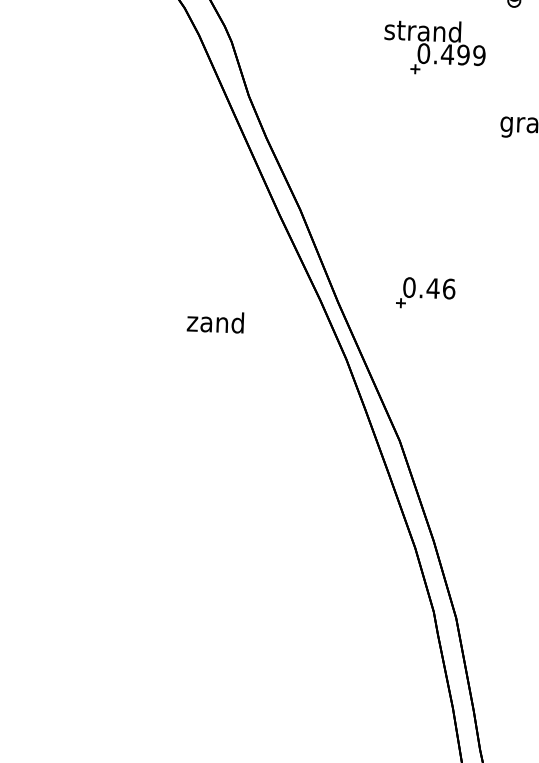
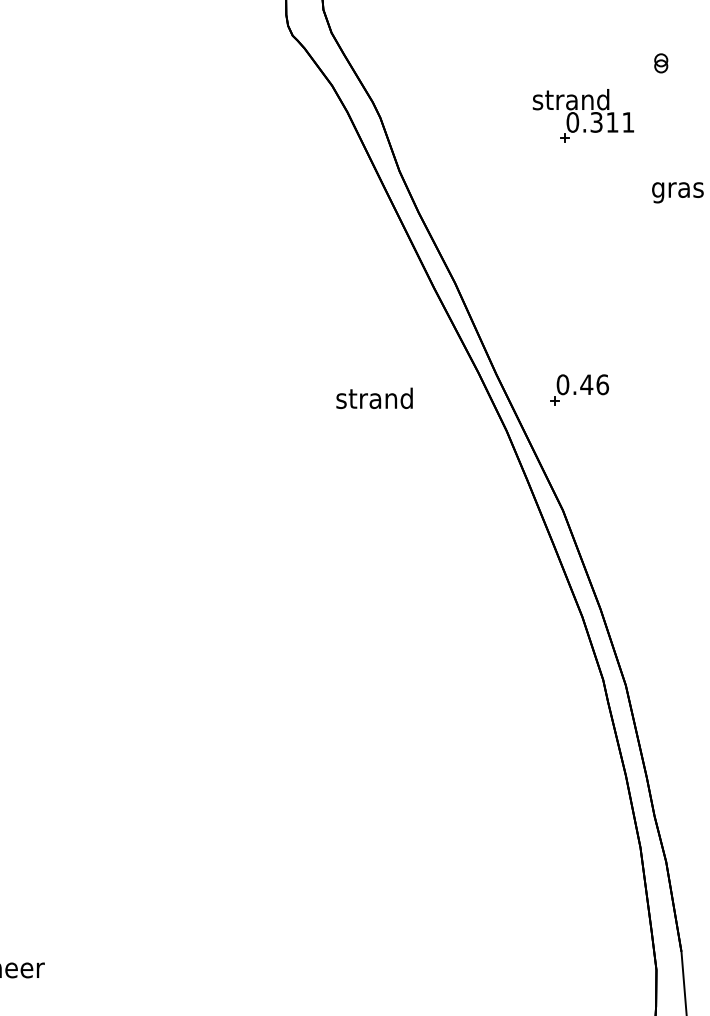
text: (463, 55) -> (612, 122), 0.499 -> 0.311
part: (425, 292) -> (579, 389), moved
text: (215, 322) -> (374, 398), zand -> strand

